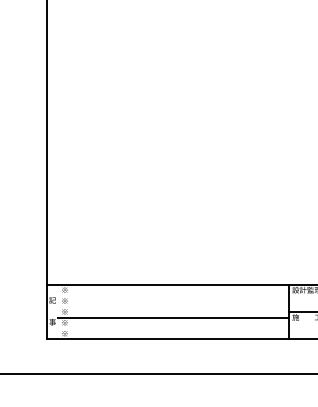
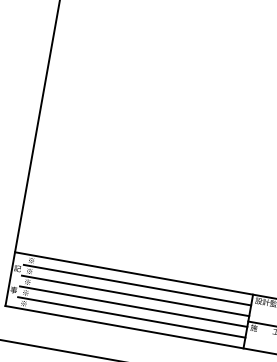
line: (173, 295) -> (137, 285), added
line: (173, 306) -> (135, 295), added
line: (173, 328) -> (131, 317), added

